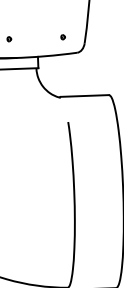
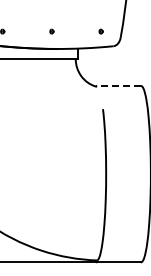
line: (85, 95) -> (119, 85), solid -> dashed

